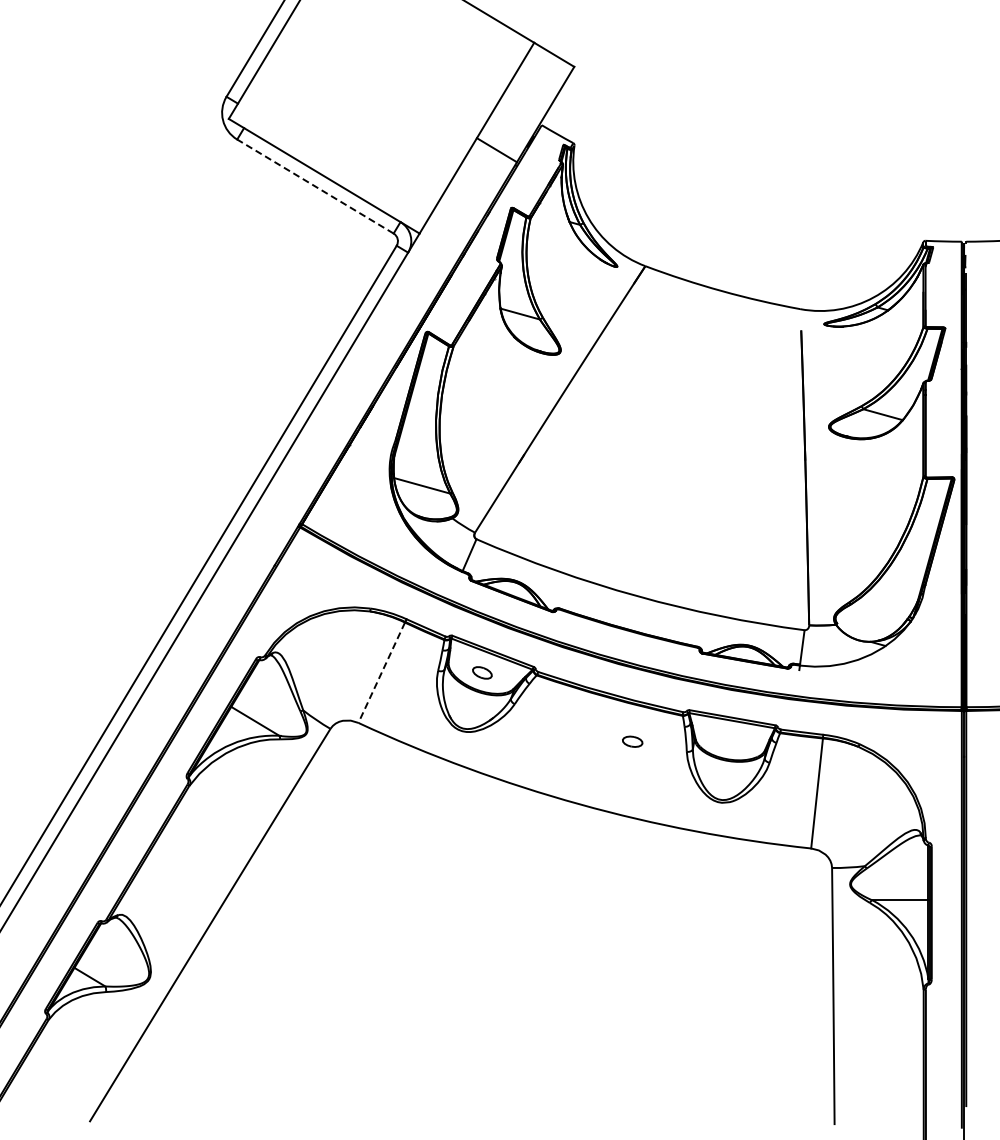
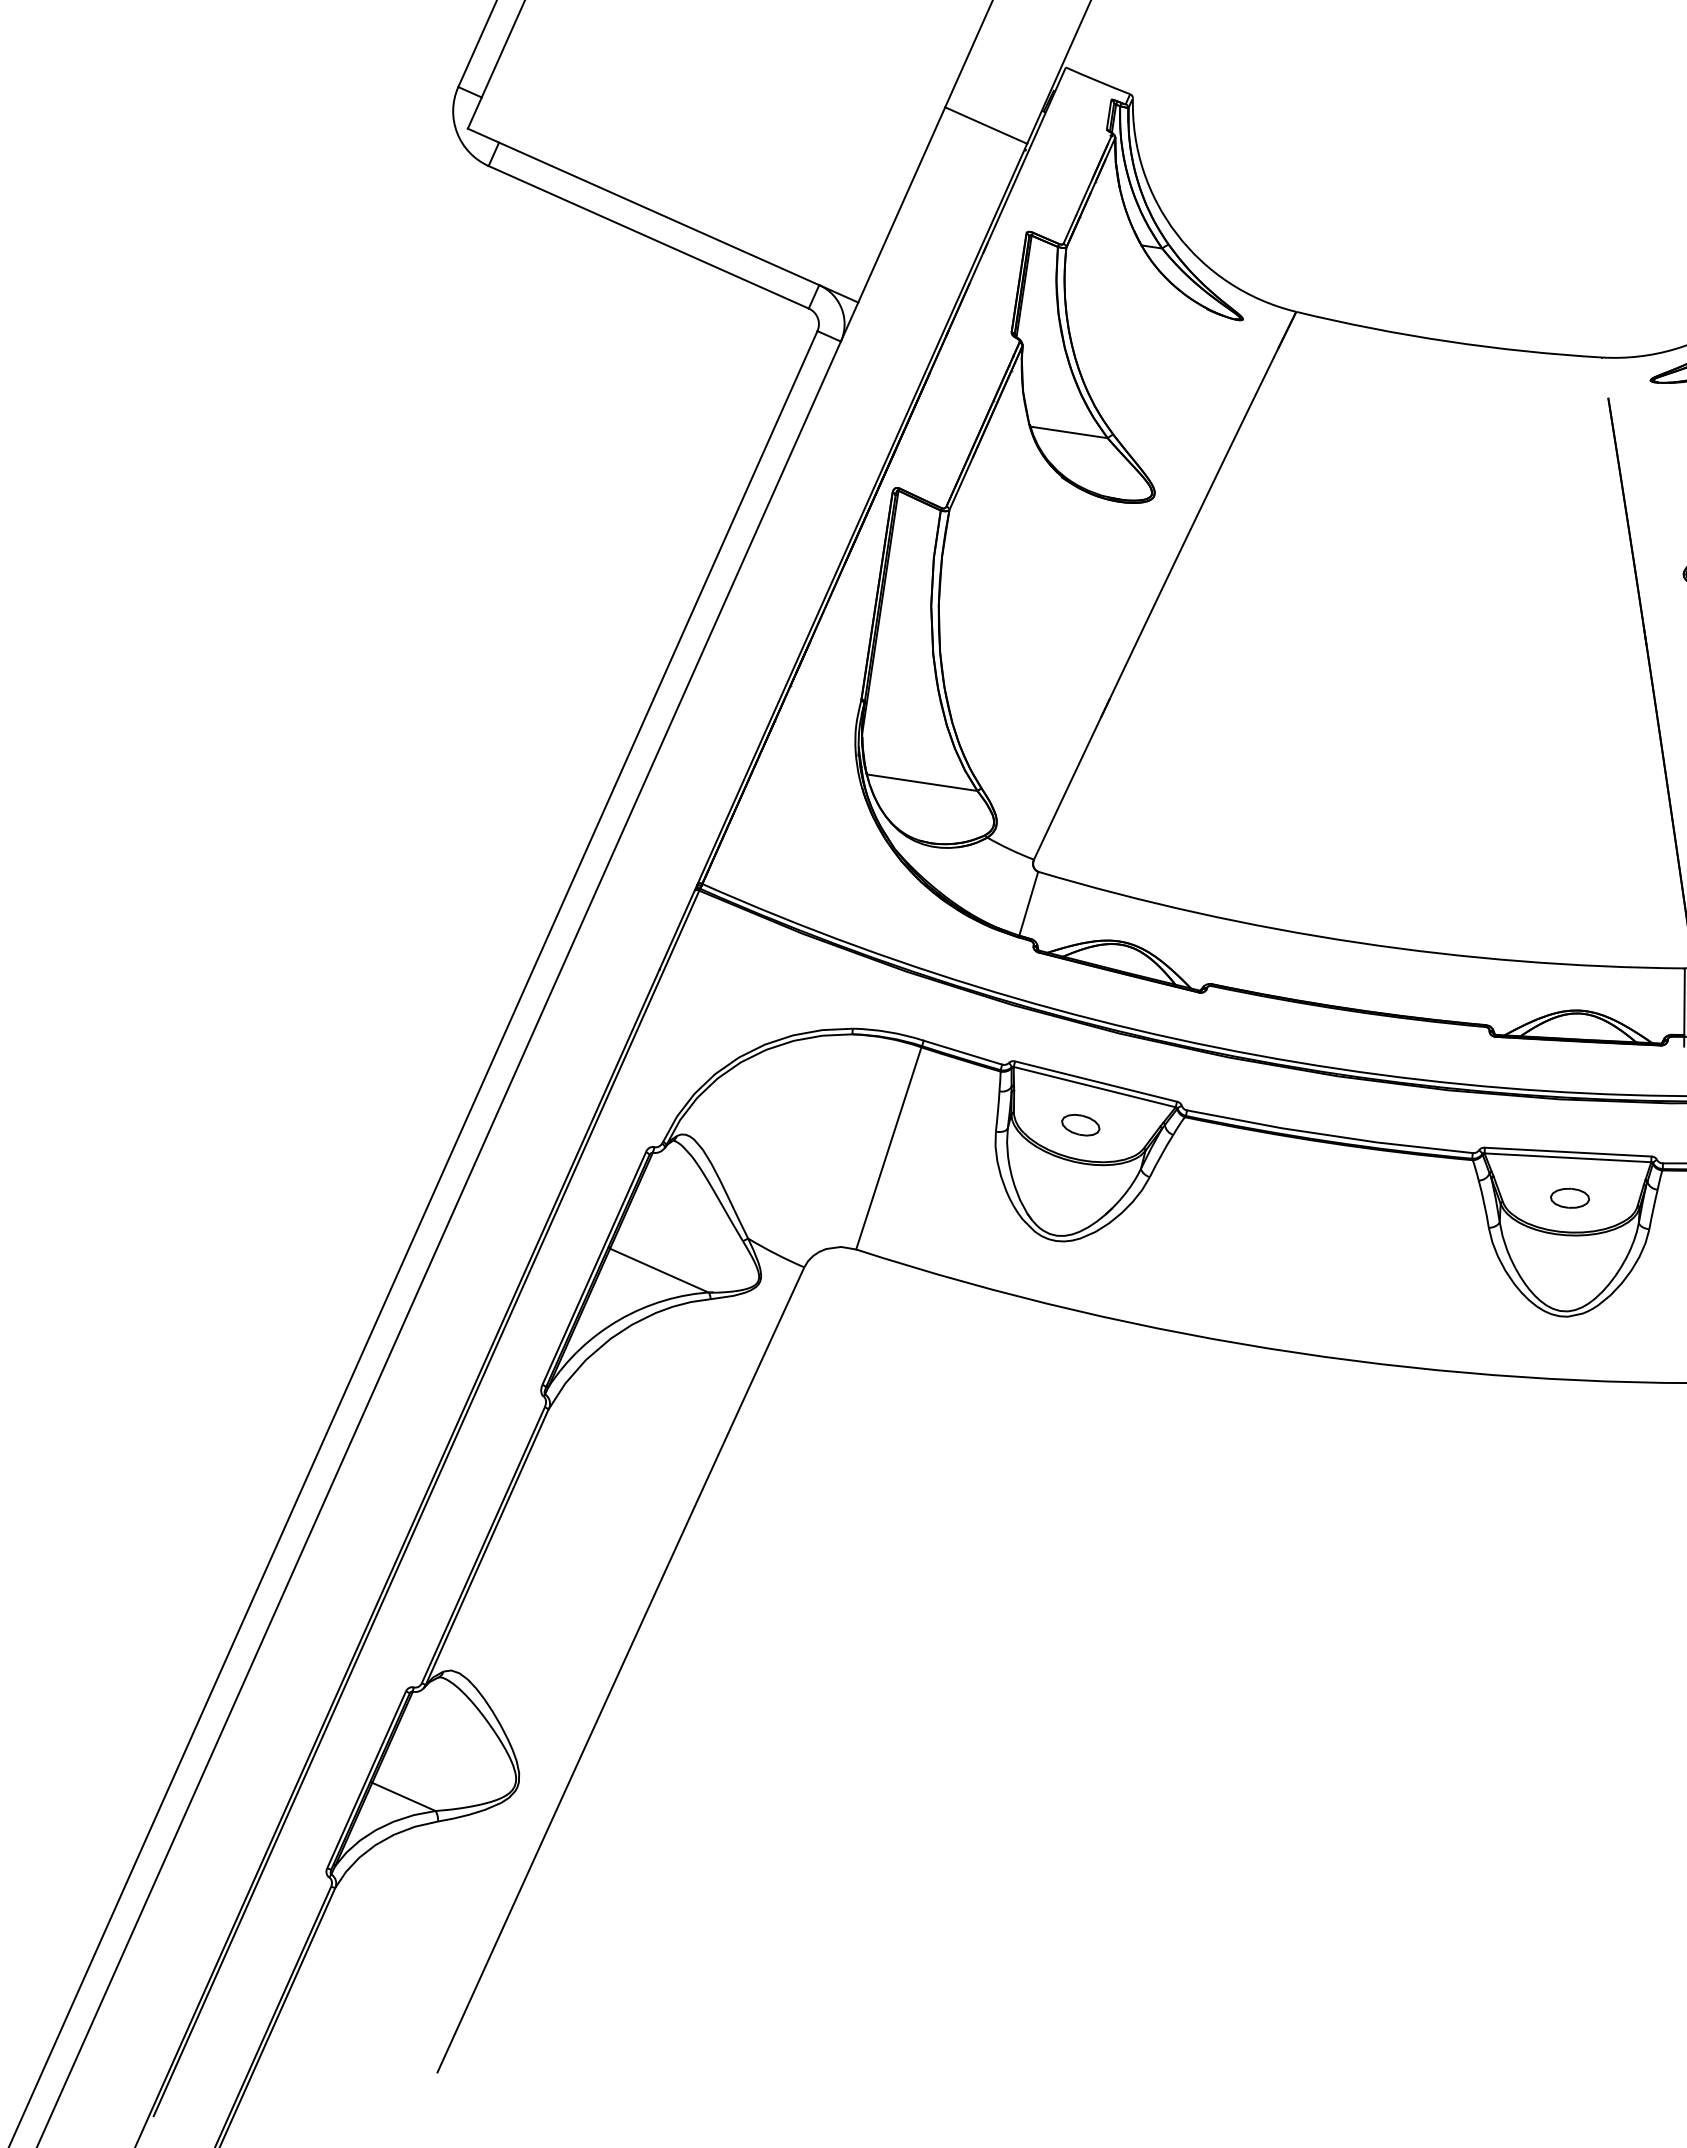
line: (315, 186) -> (648, 237), dashed -> solid
line: (381, 673) -> (888, 1149), dashed -> solid
part: (632, 741) -> (1569, 1197), moved

